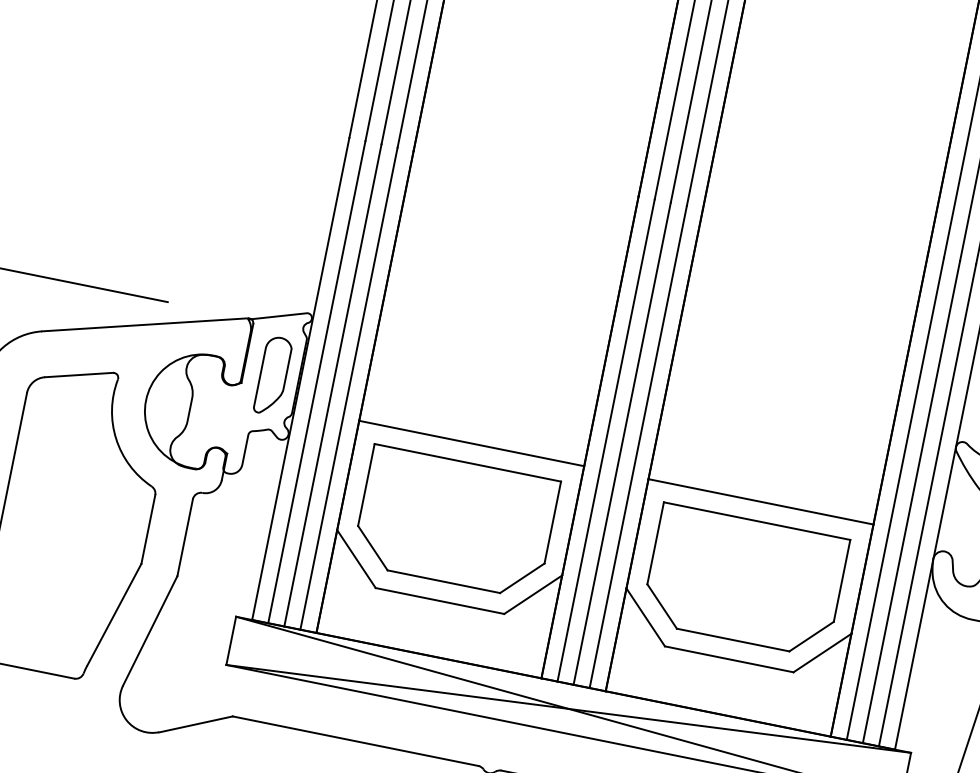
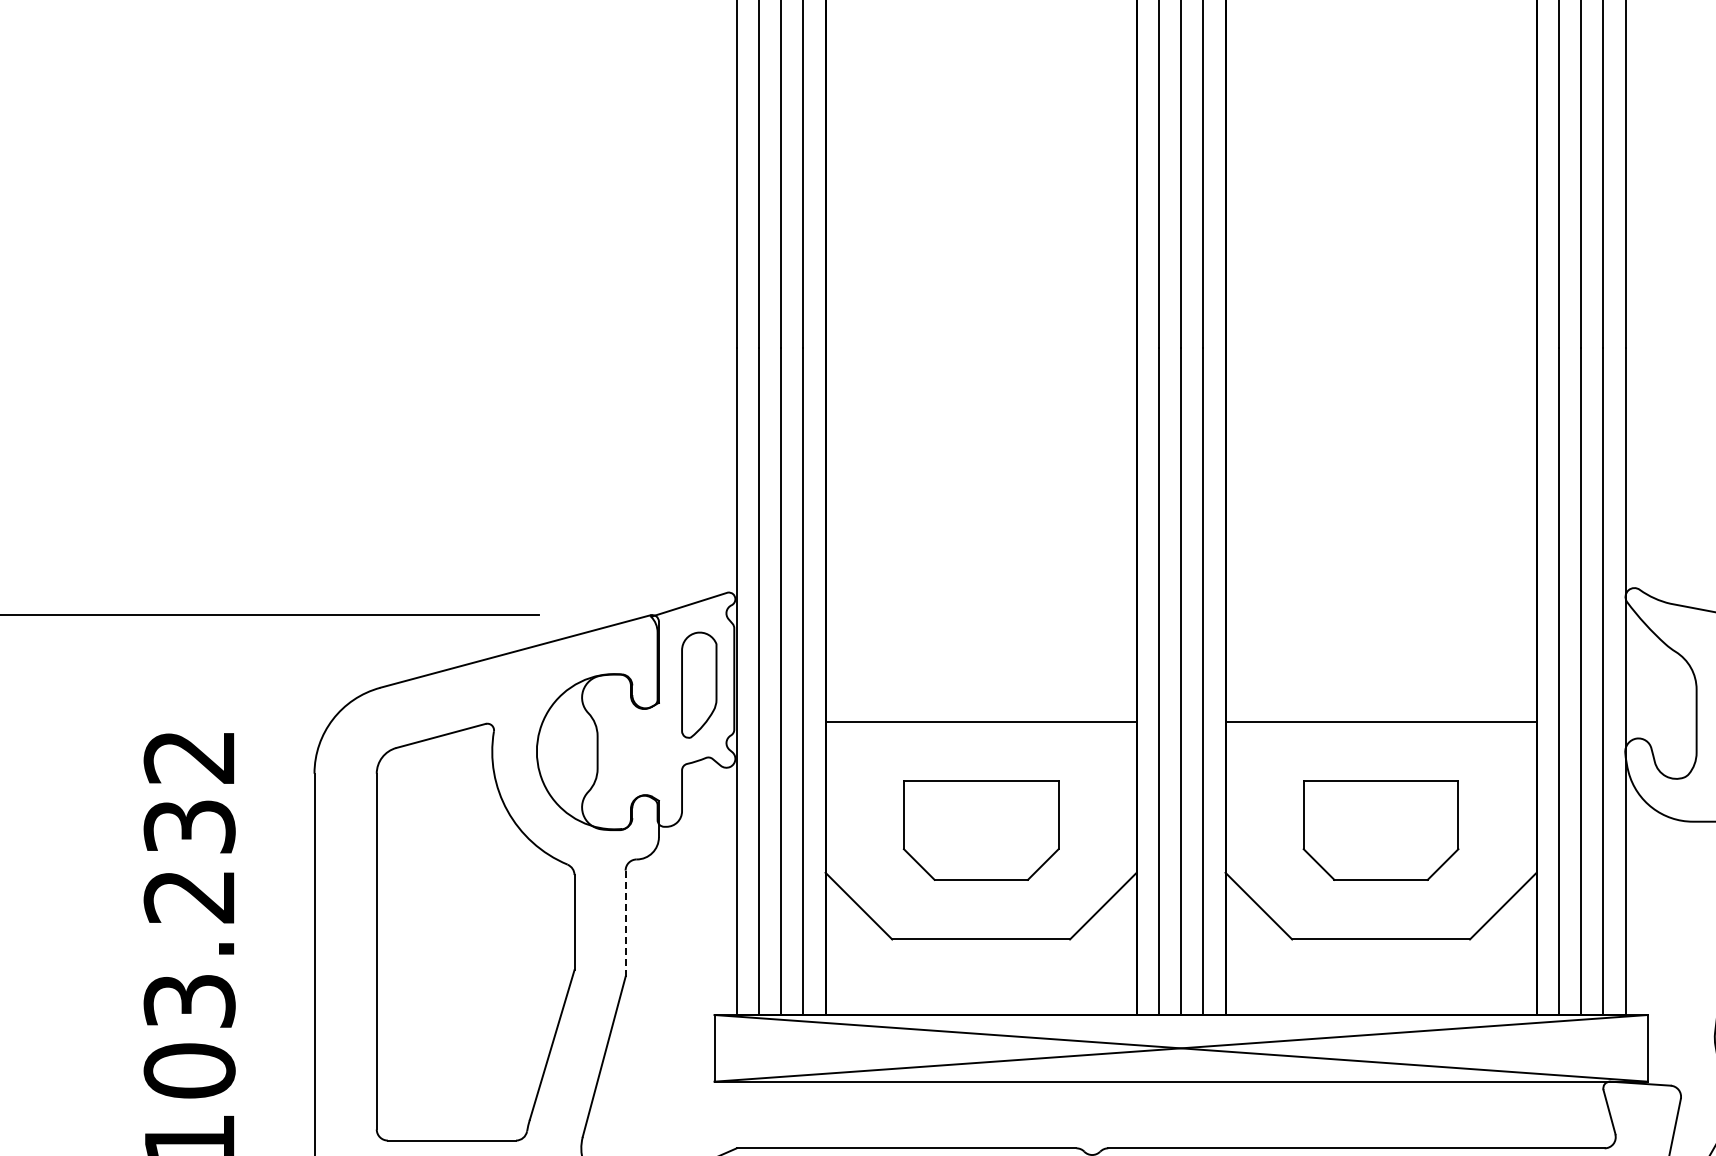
part: (456, 522) -> (981, 830), size x0.6
line: (185, 537) -> (625, 923), solid -> dashed
part: (744, 580) -> (1380, 830), size x0.6

